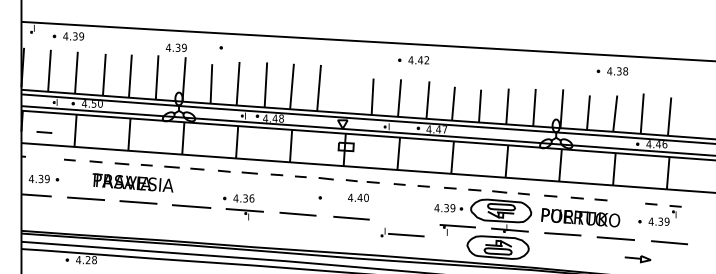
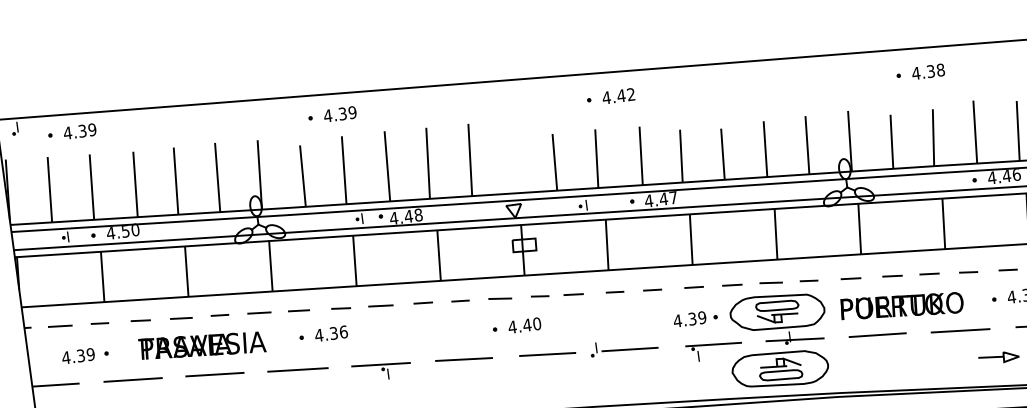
text: (176, 47) -> (340, 113), moved
line: (44, 132) -> (60, 326), moved
part: (43, 178) -> (84, 354), moved
text: (358, 197) -> (524, 324), moved
part: (238, 198) -> (322, 334), moved
line: (625, 201) -> (967, 271), added
part: (402, 232) -> (623, 346), moved

